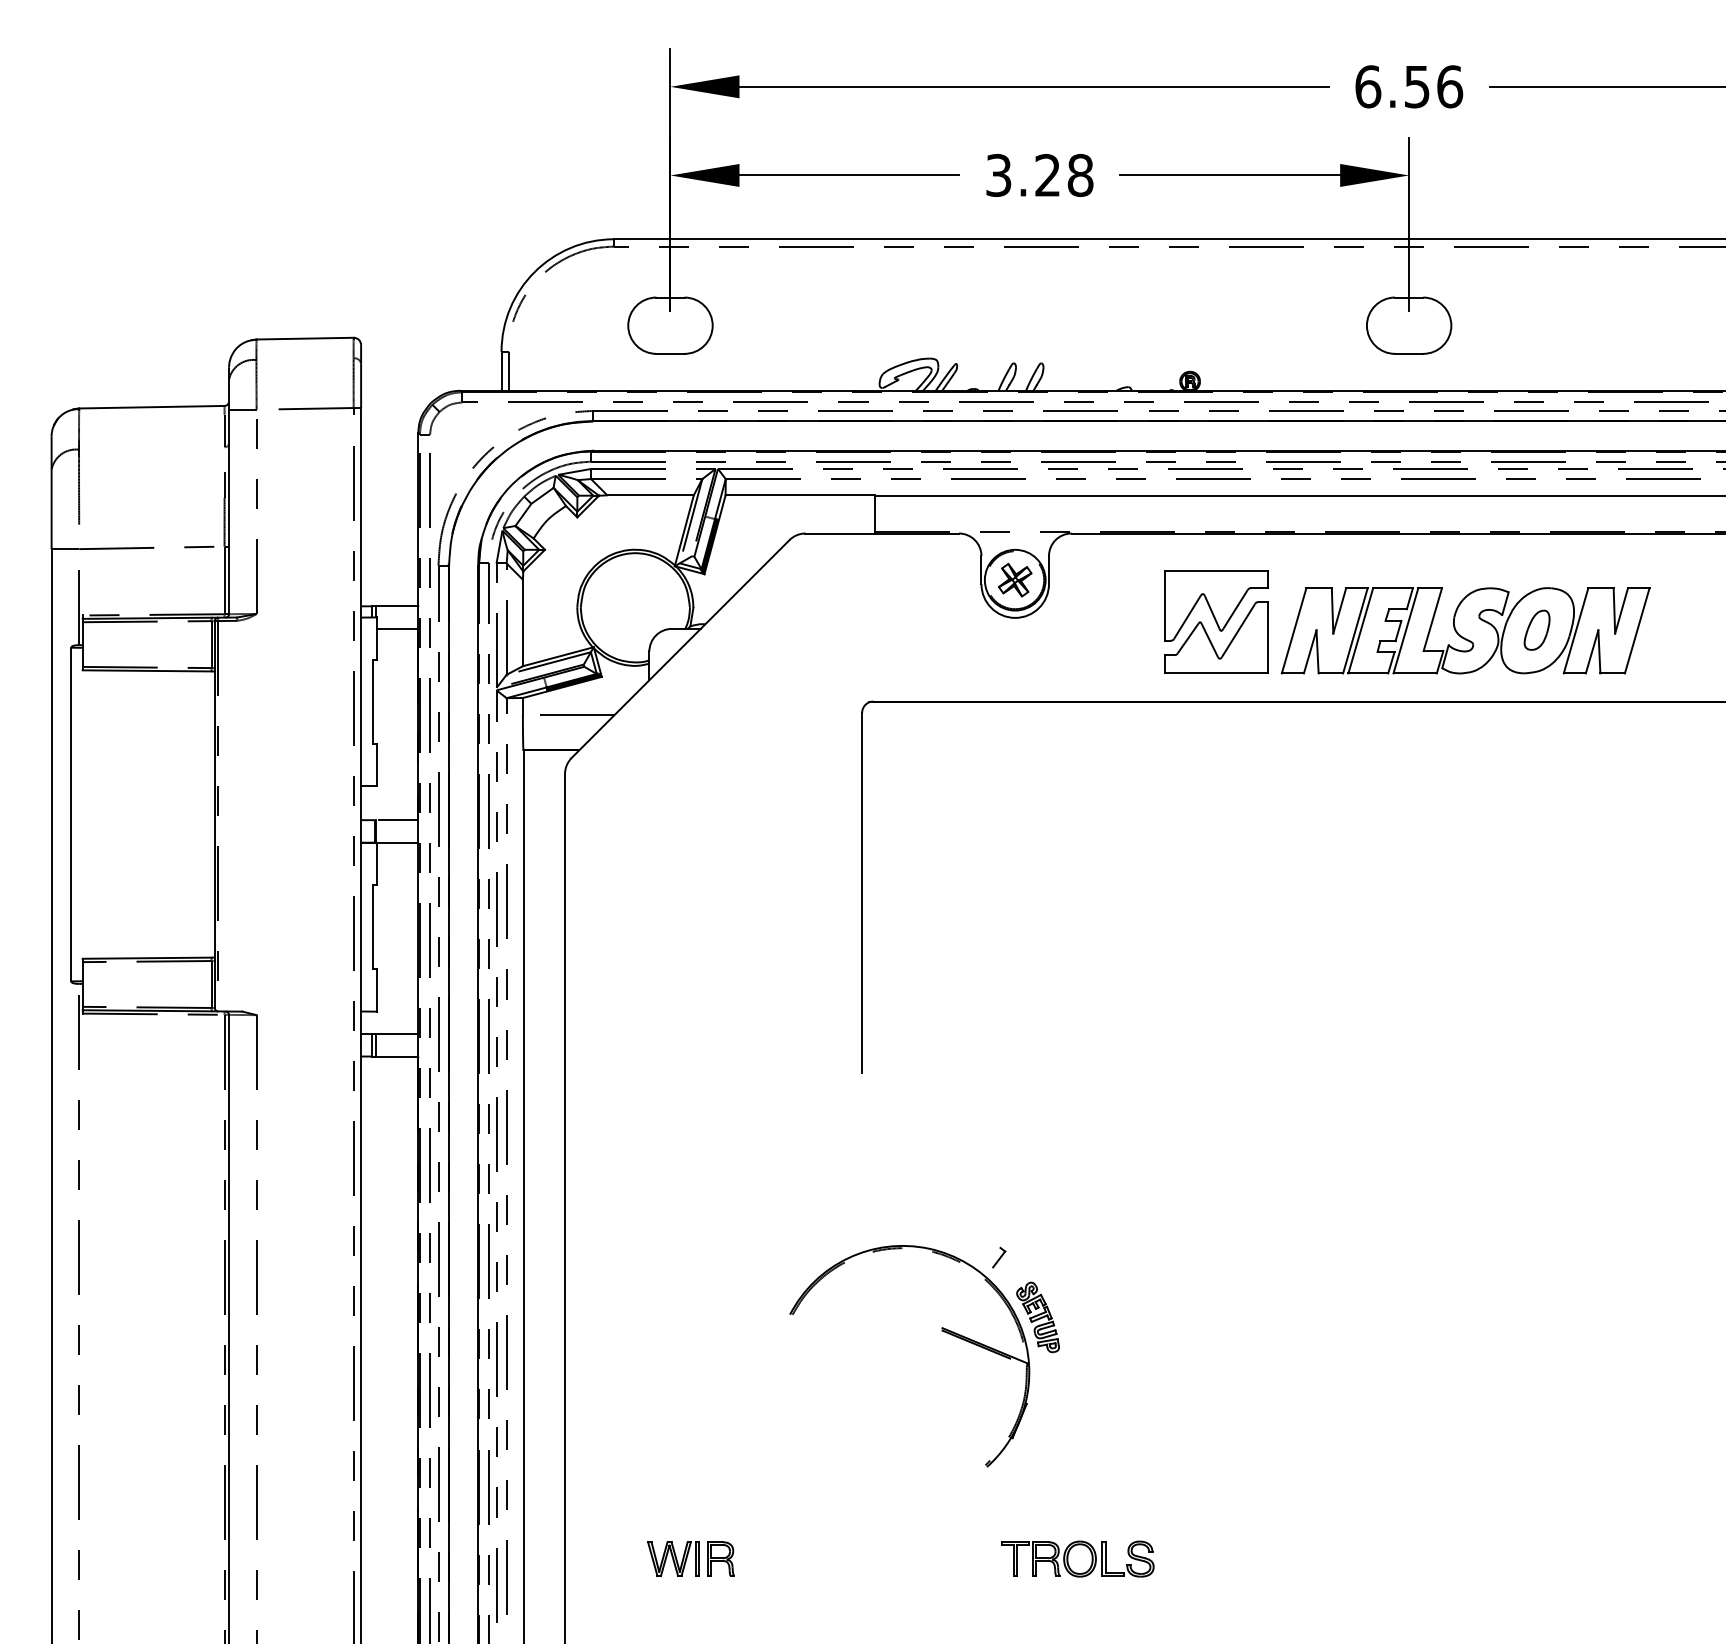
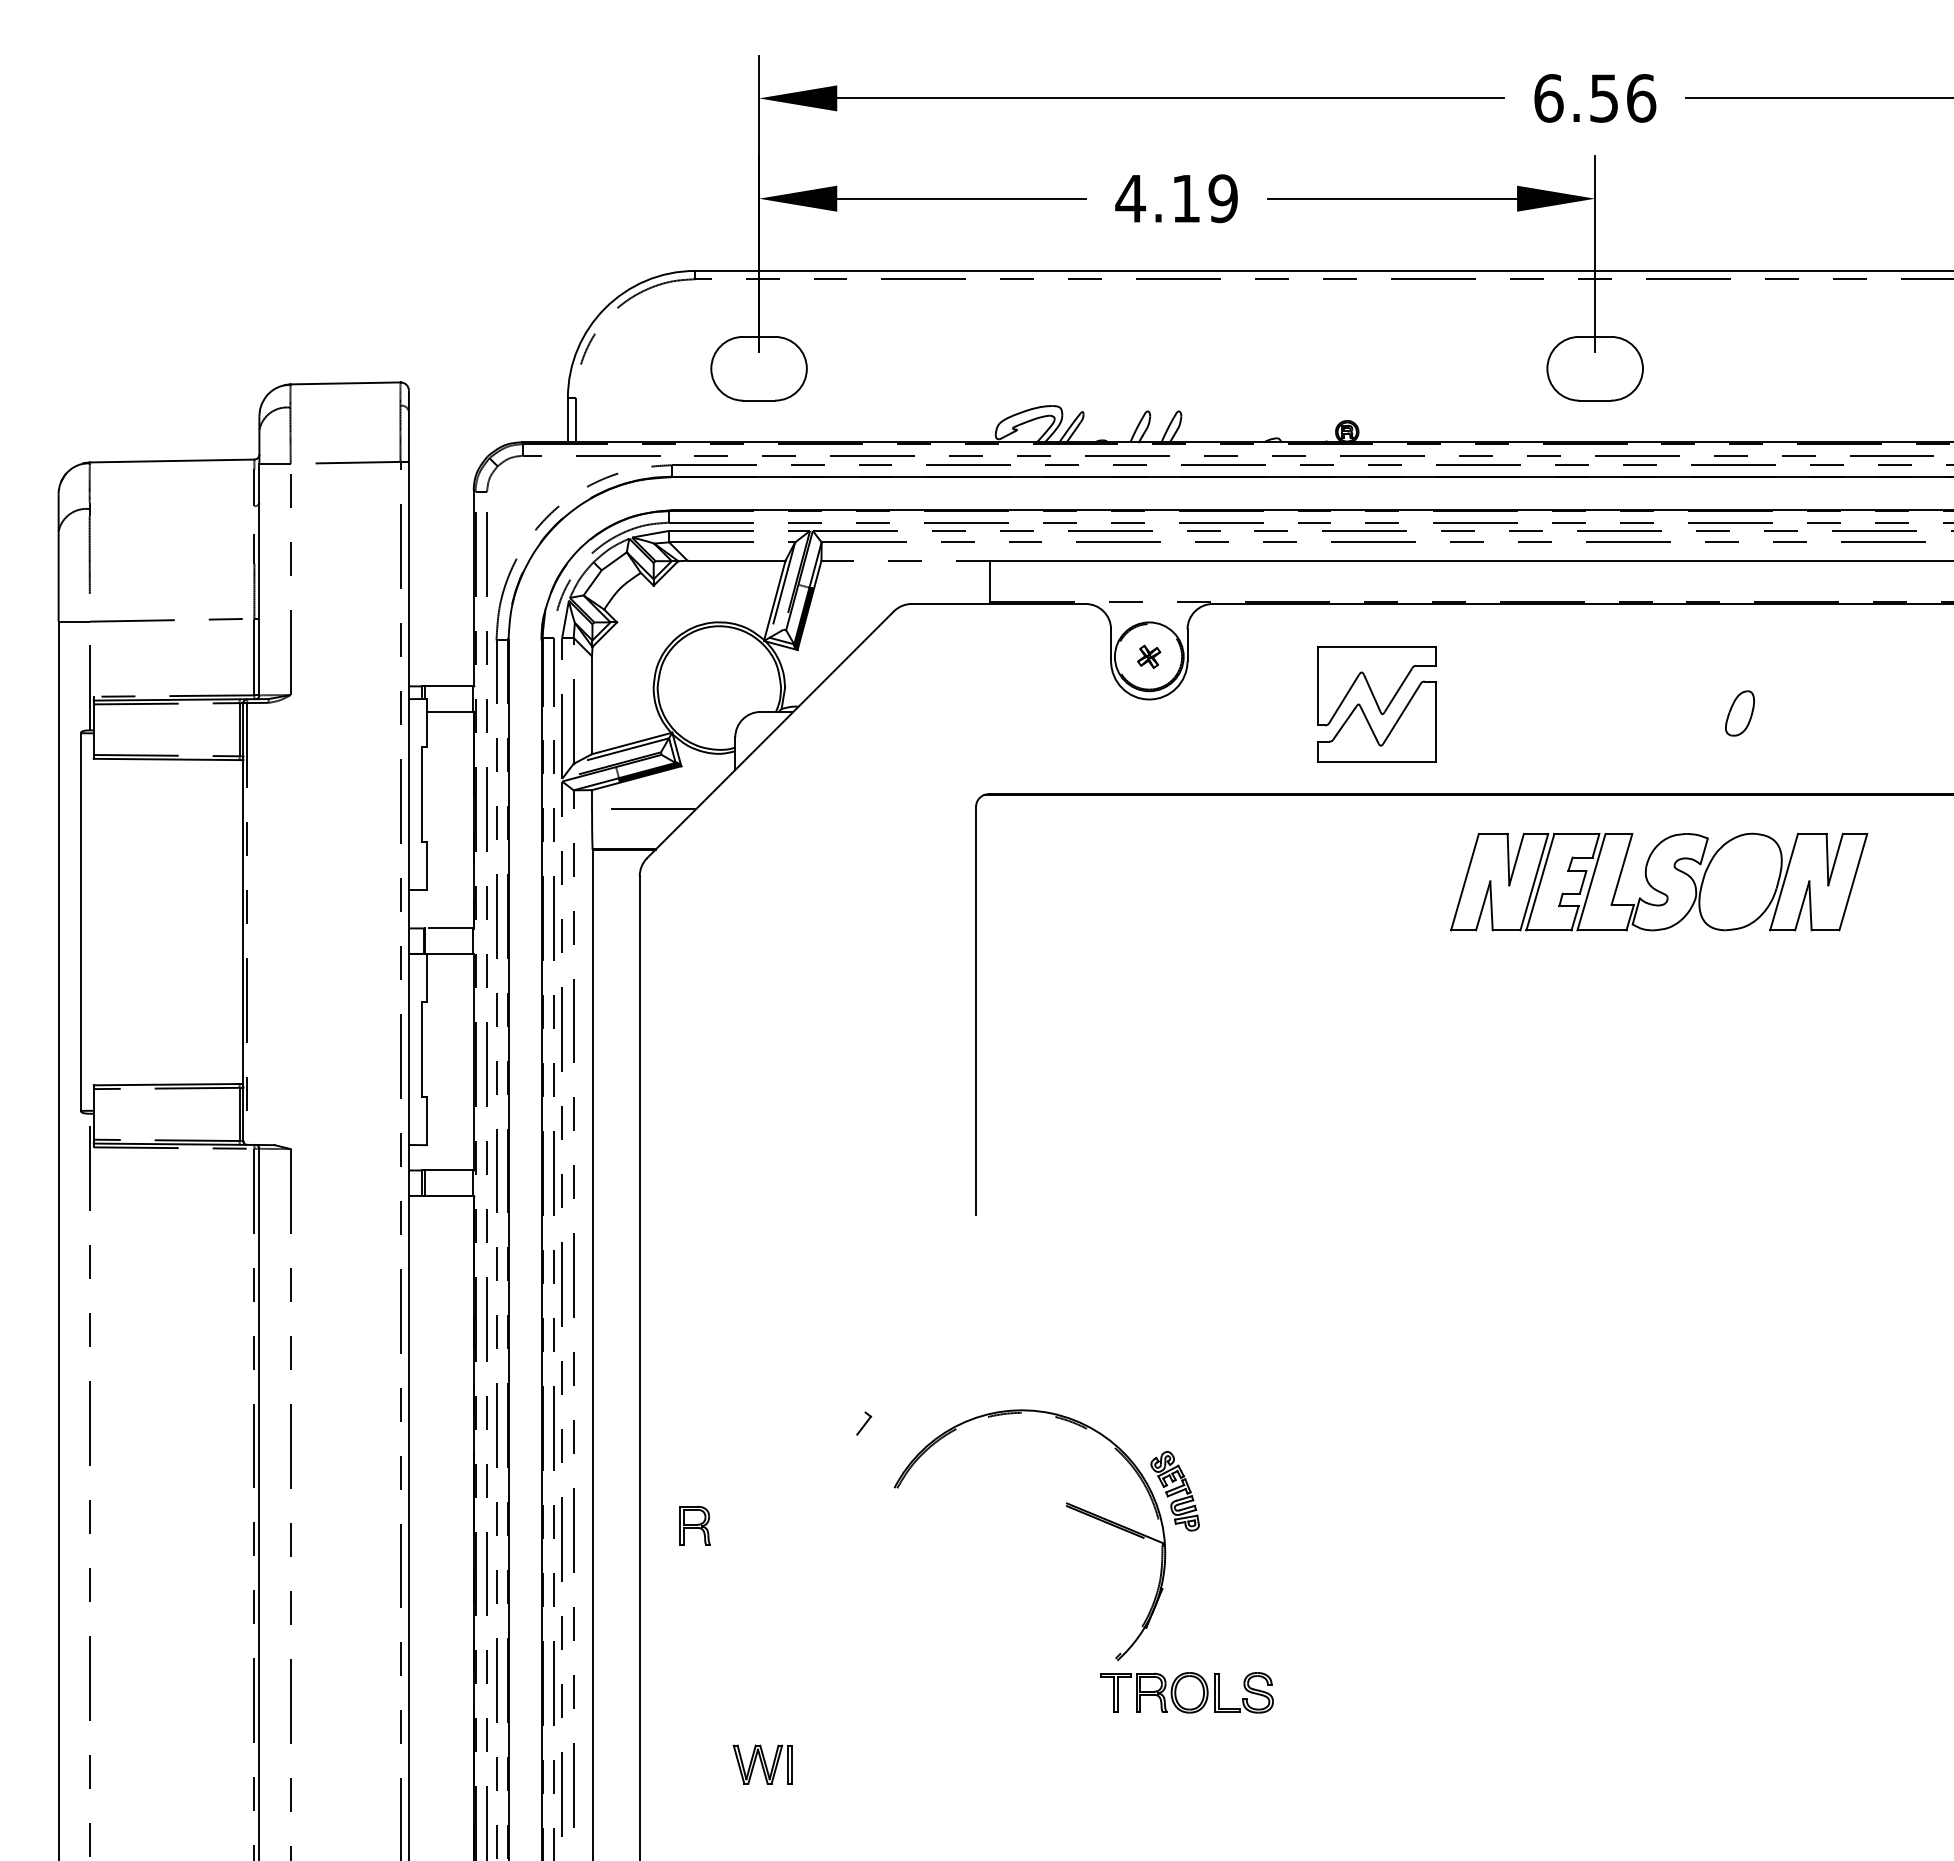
text: (1039, 175) -> (1176, 198), 3.28 -> 4.19
line: (799, 495) -> (905, 560), solid -> dashed
part: (1014, 579) -> (1148, 656), size x0.6
part: (1465, 630) -> (1659, 881), moved
part: (999, 1257) -> (864, 1423), moved
part: (720, 1558) -> (694, 1525), moved
part: (1077, 1558) -> (1186, 1692), moved

